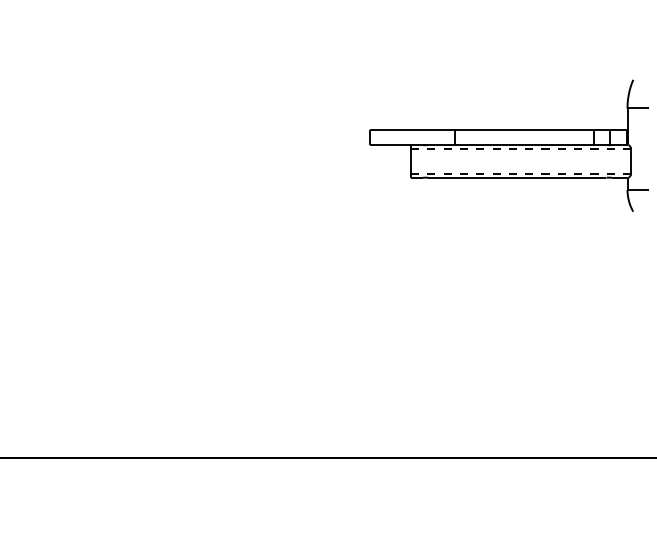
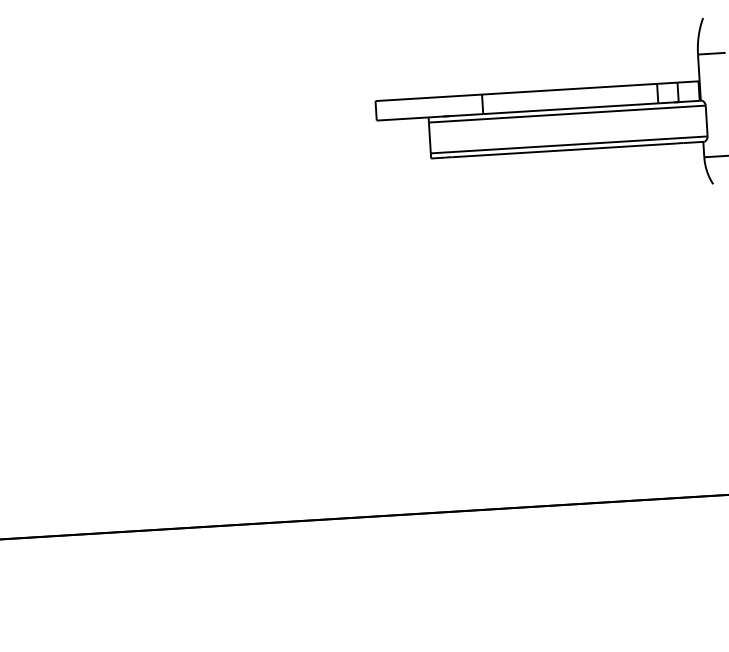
line: (521, 149) -> (567, 114), dashed -> solid
line: (521, 173) -> (569, 144), dashed -> solid

